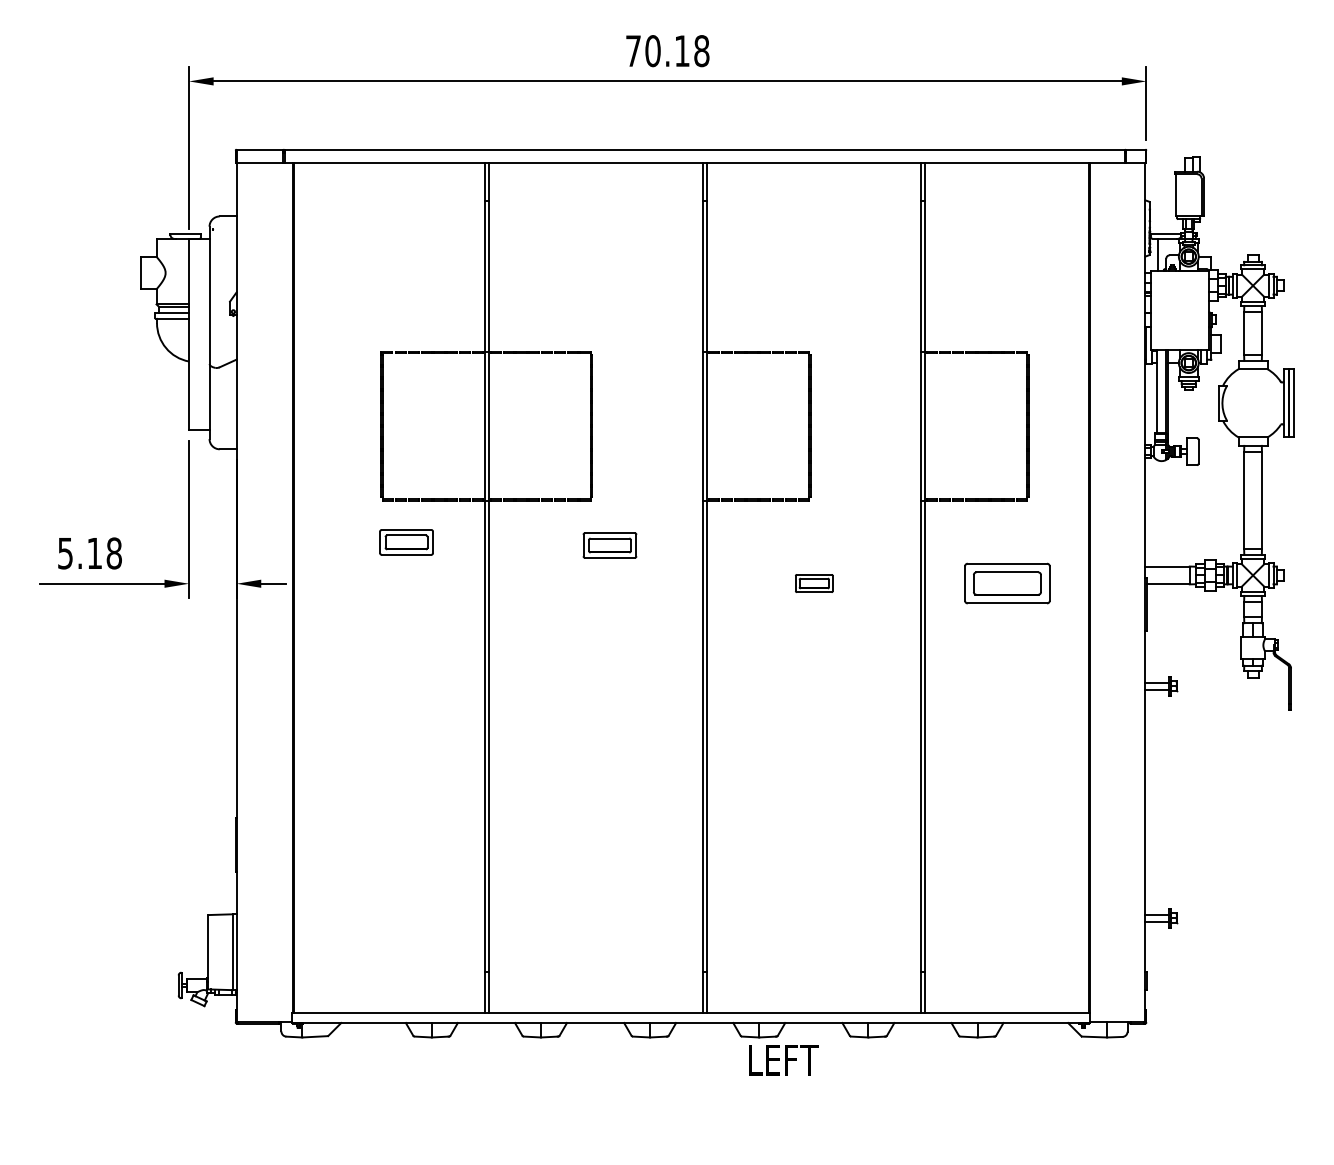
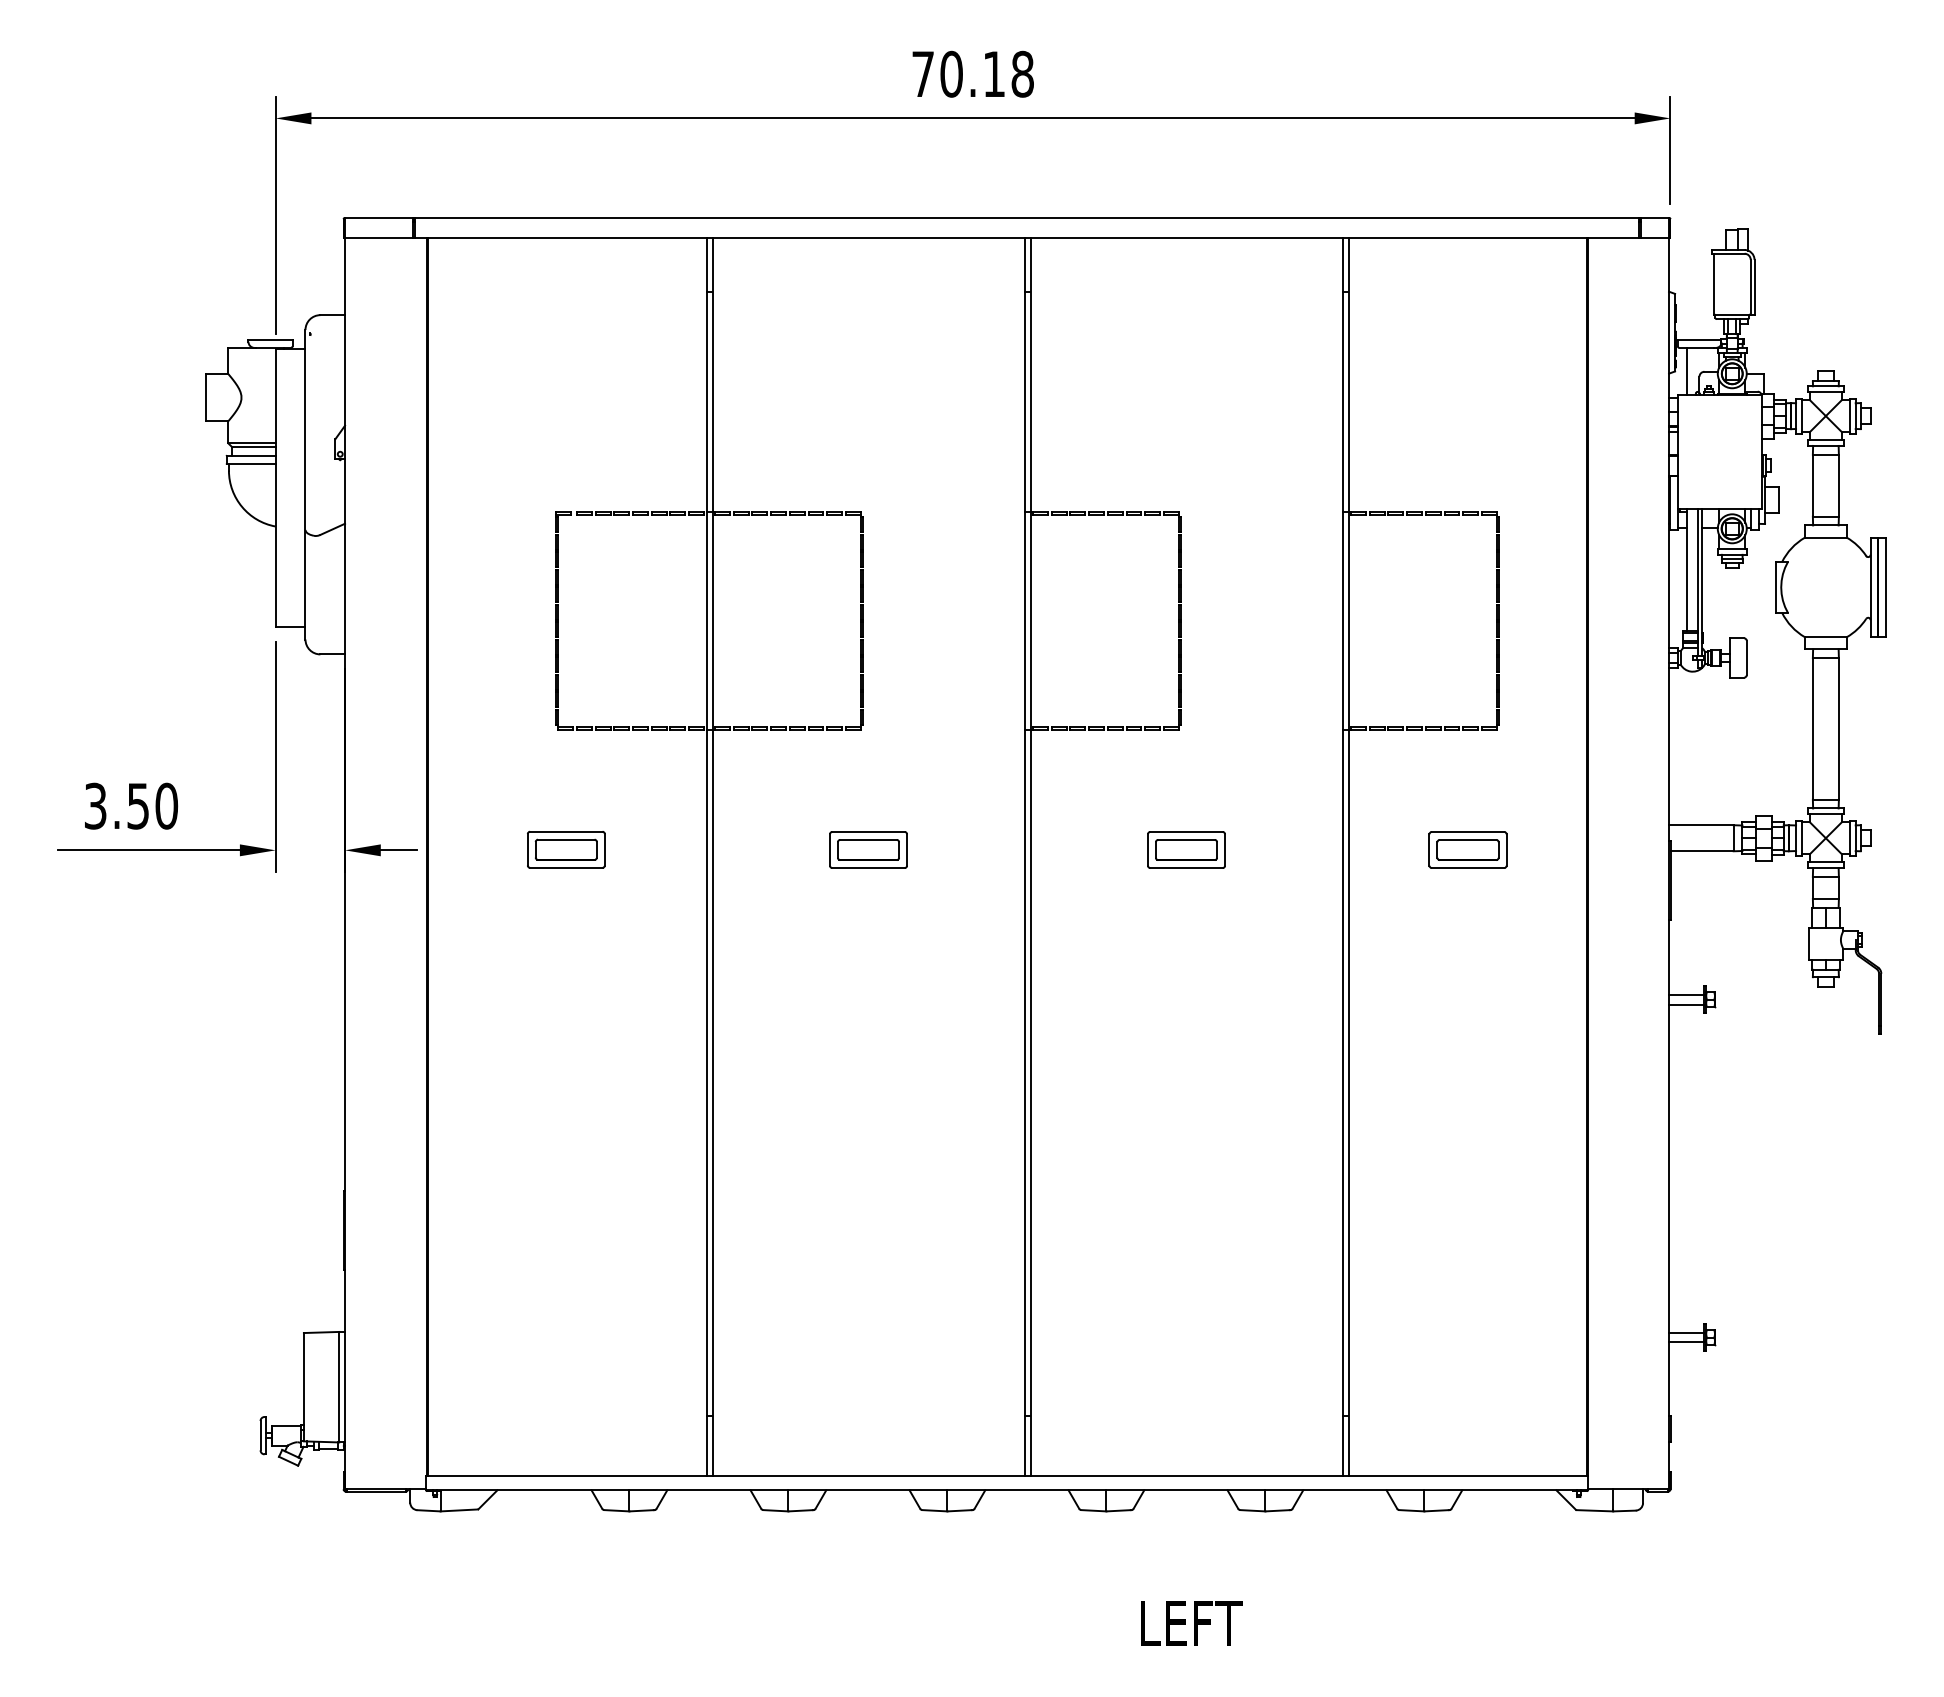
part: (406, 542) -> (566, 849), moved
part: (609, 545) -> (867, 849), moved
text: (90, 553) -> (132, 806), 5.18 -> 3.50
part: (814, 583) -> (1186, 849), size x1.43
part: (1007, 583) -> (1468, 849), size x0.62
text: (783, 1060) -> (1191, 1623), moved

